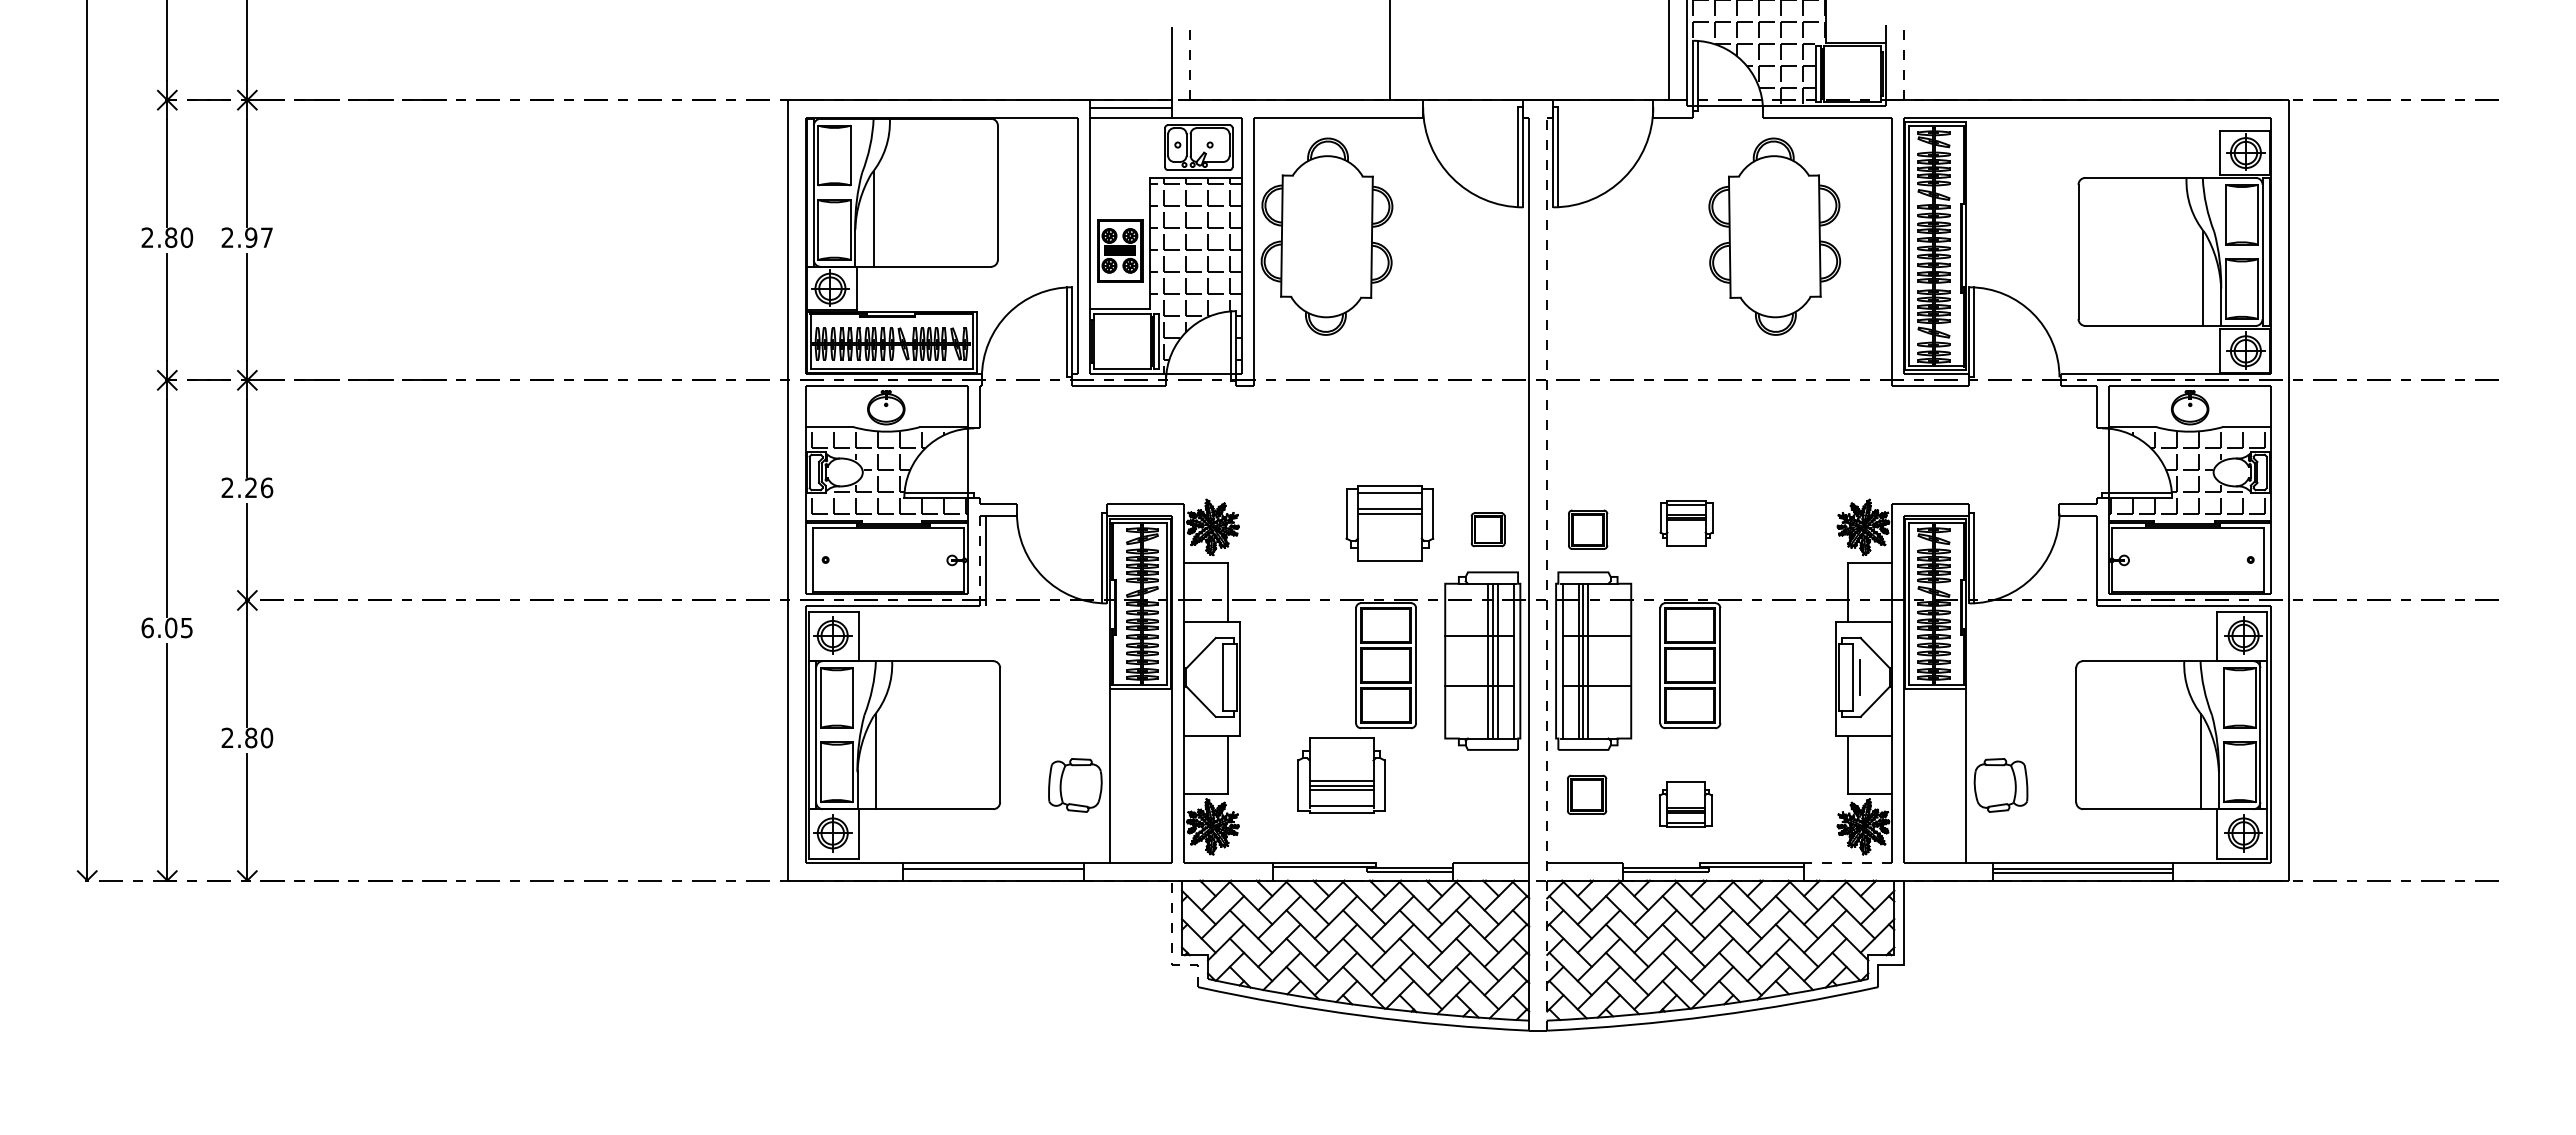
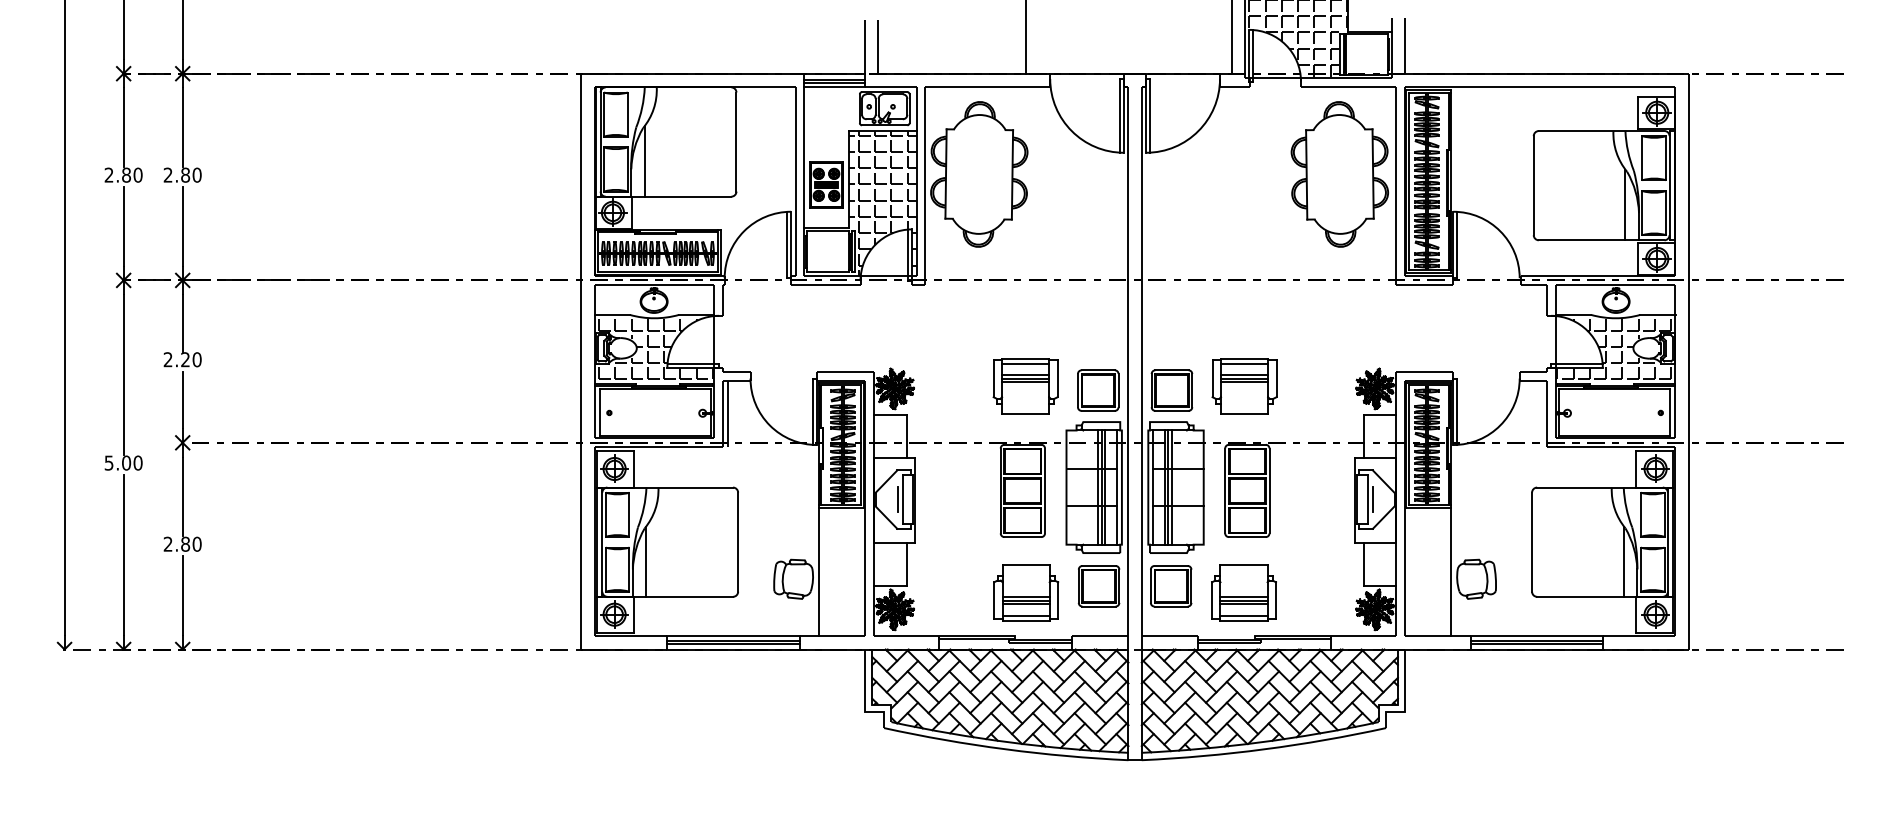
line: (1904, 62) -> (1405, 45), dashed -> solid
line: (1190, 63) -> (878, 46), dashed -> solid
line: (1130, 112) -> (834, 82), added
part: (1774, 236) -> (1339, 174), moved
text: (259, 237) -> (191, 175), 2.97 -> 2.80
text: (266, 487) -> (196, 359), 2.26 -> 2.20
line: (1389, 518) -> (1025, 382), added
part: (1686, 523) -> (1244, 386), size x1.67
part: (1487, 529) -> (1097, 390), size x1.67
part: (1587, 529) -> (1171, 390), size x1.43
line: (979, 561) -> (722, 414), dashed -> solid
line: (1547, 573) -> (1141, 422), dashed -> solid
text: (167, 627) -> (123, 462), 6.05 -> 5.00
line: (1216, 676) -> (897, 498), added
part: (1341, 775) -> (1026, 593), moved
part: (1489, 794) -> (1099, 585), added
part: (1586, 794) -> (1170, 585), size x1.43
part: (1685, 804) -> (1243, 593), size x1.67
line: (1847, 862) -> (1363, 636), dashed -> solid
line: (993, 872) -> (733, 643), added
line: (1172, 947) -> (865, 698), dashed -> solid

